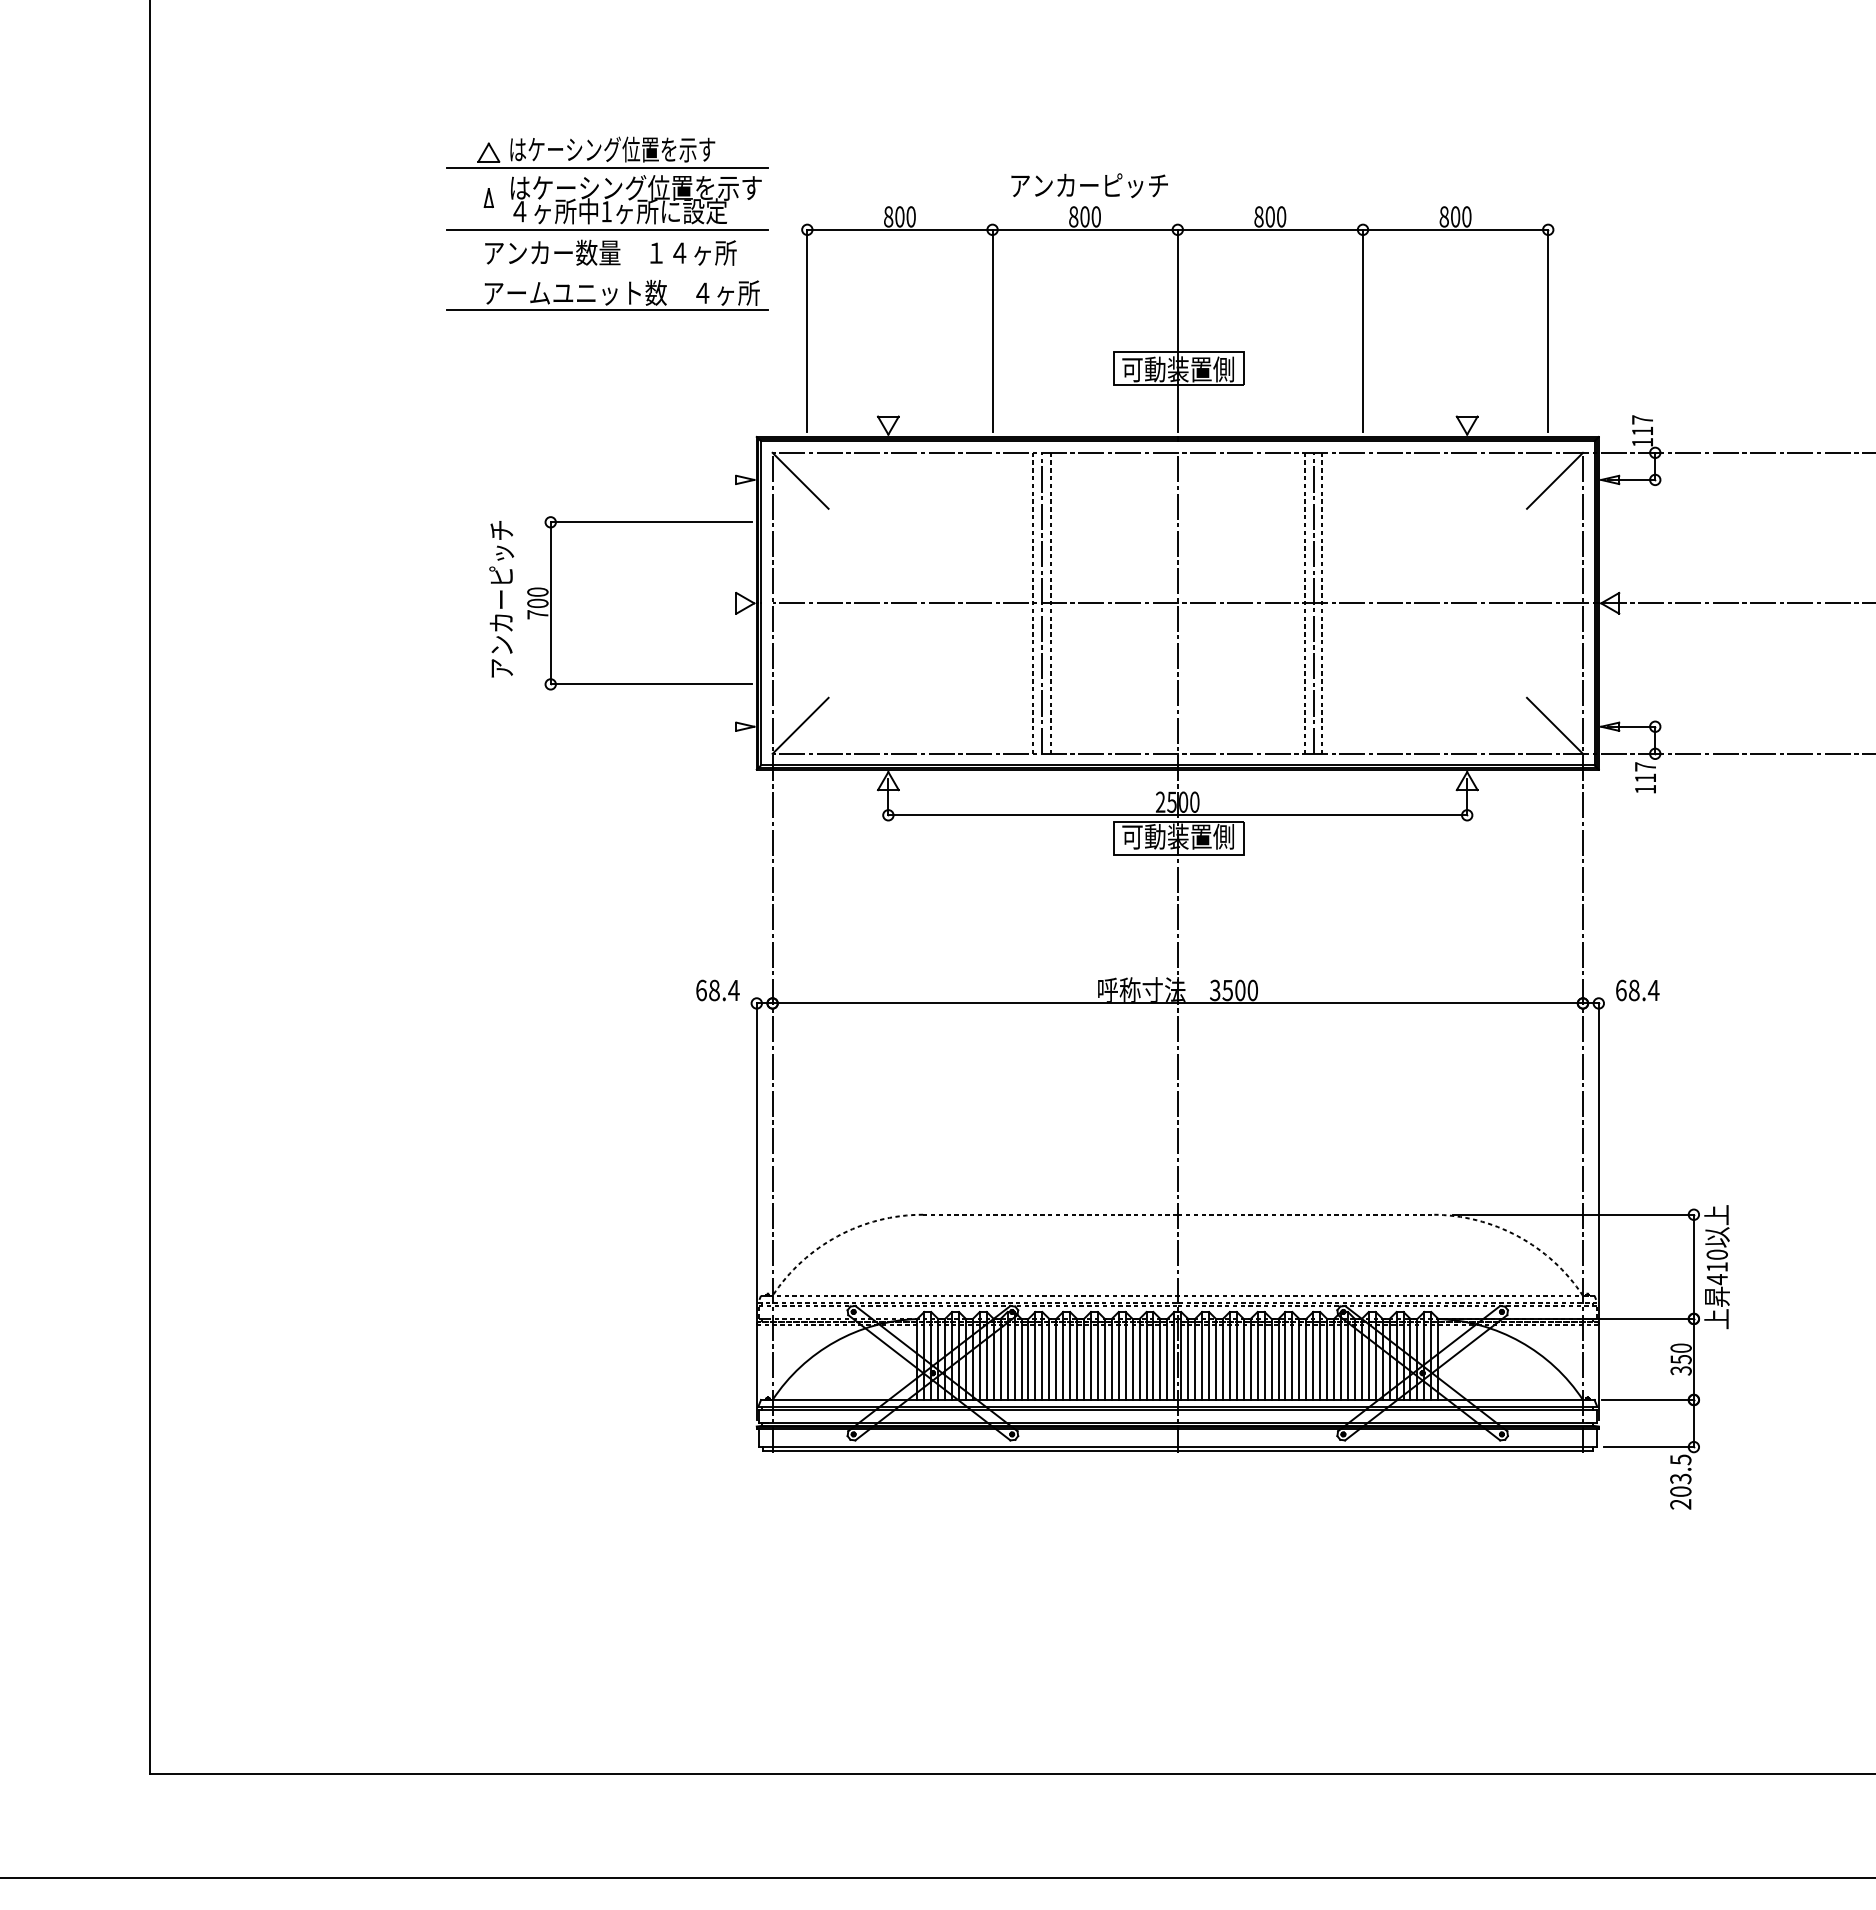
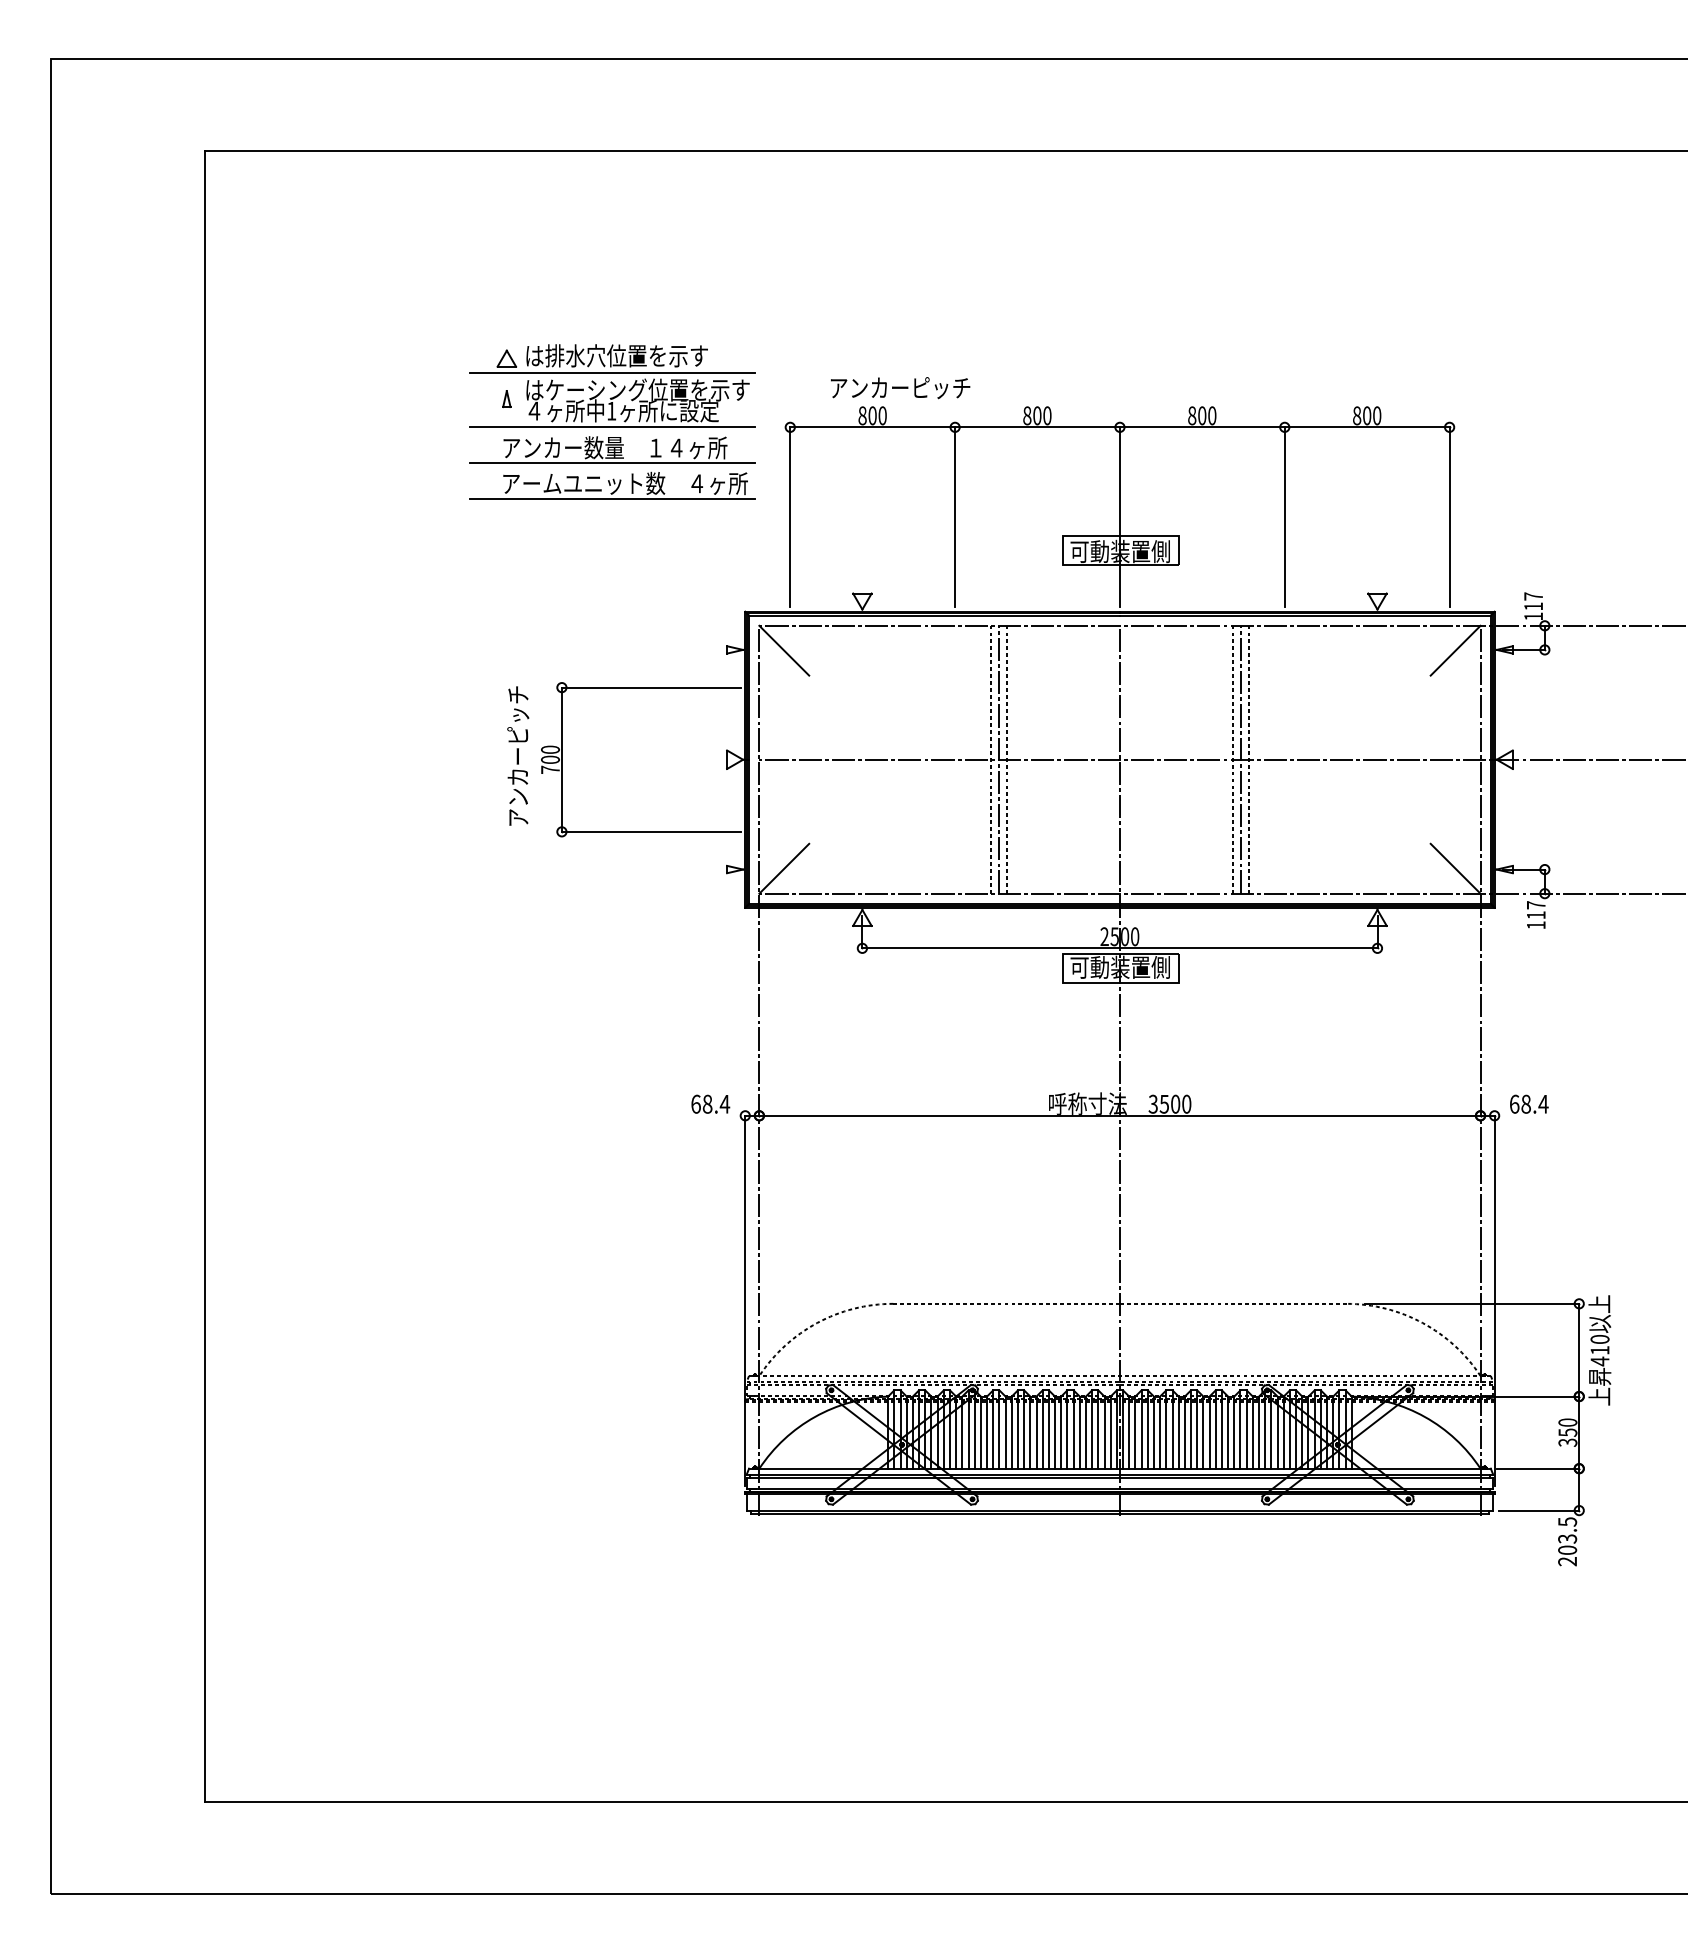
text: (613, 149) -> (617, 355), はケーシング位置を示す -> は排水穴位置を示す
text: (1089, 186) -> (900, 388), moved
line: (607, 270) -> (612, 463), added

